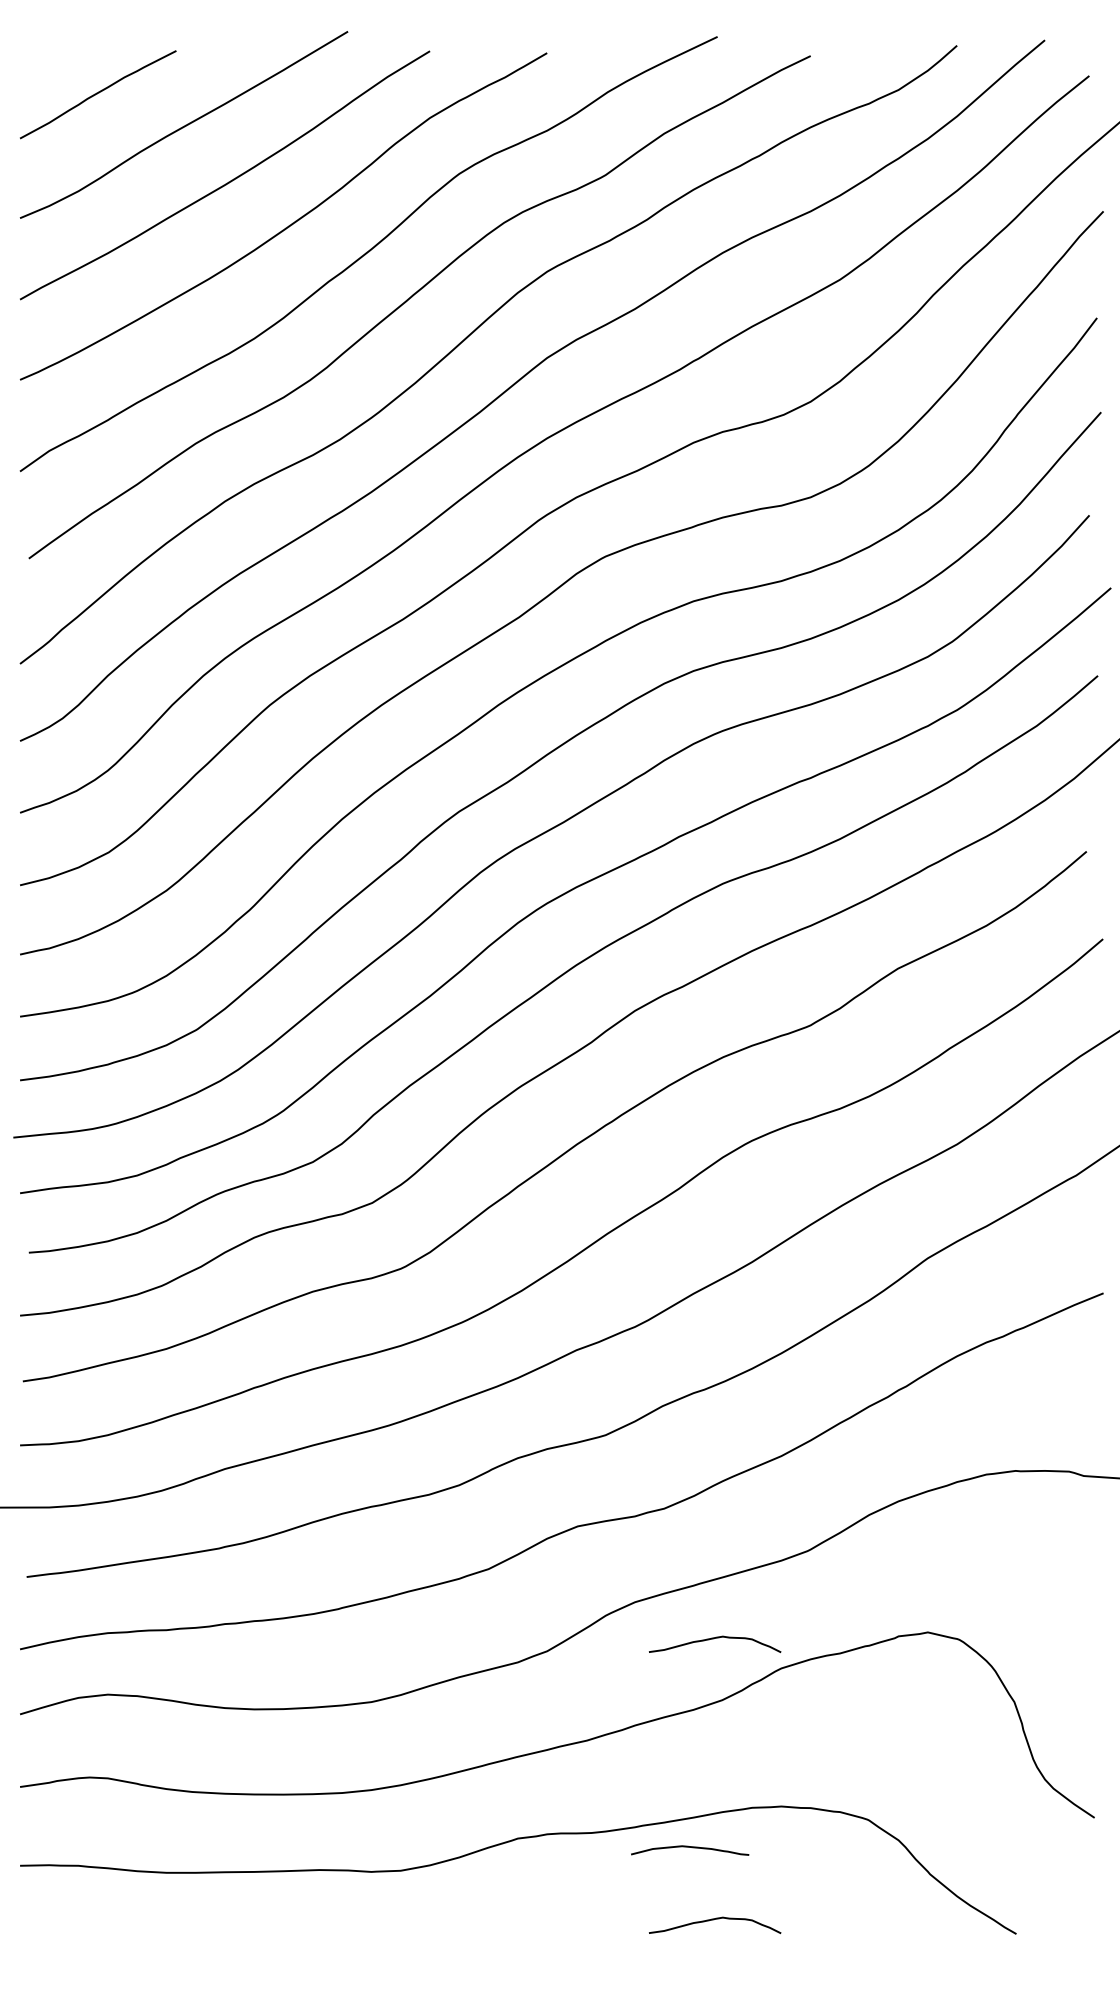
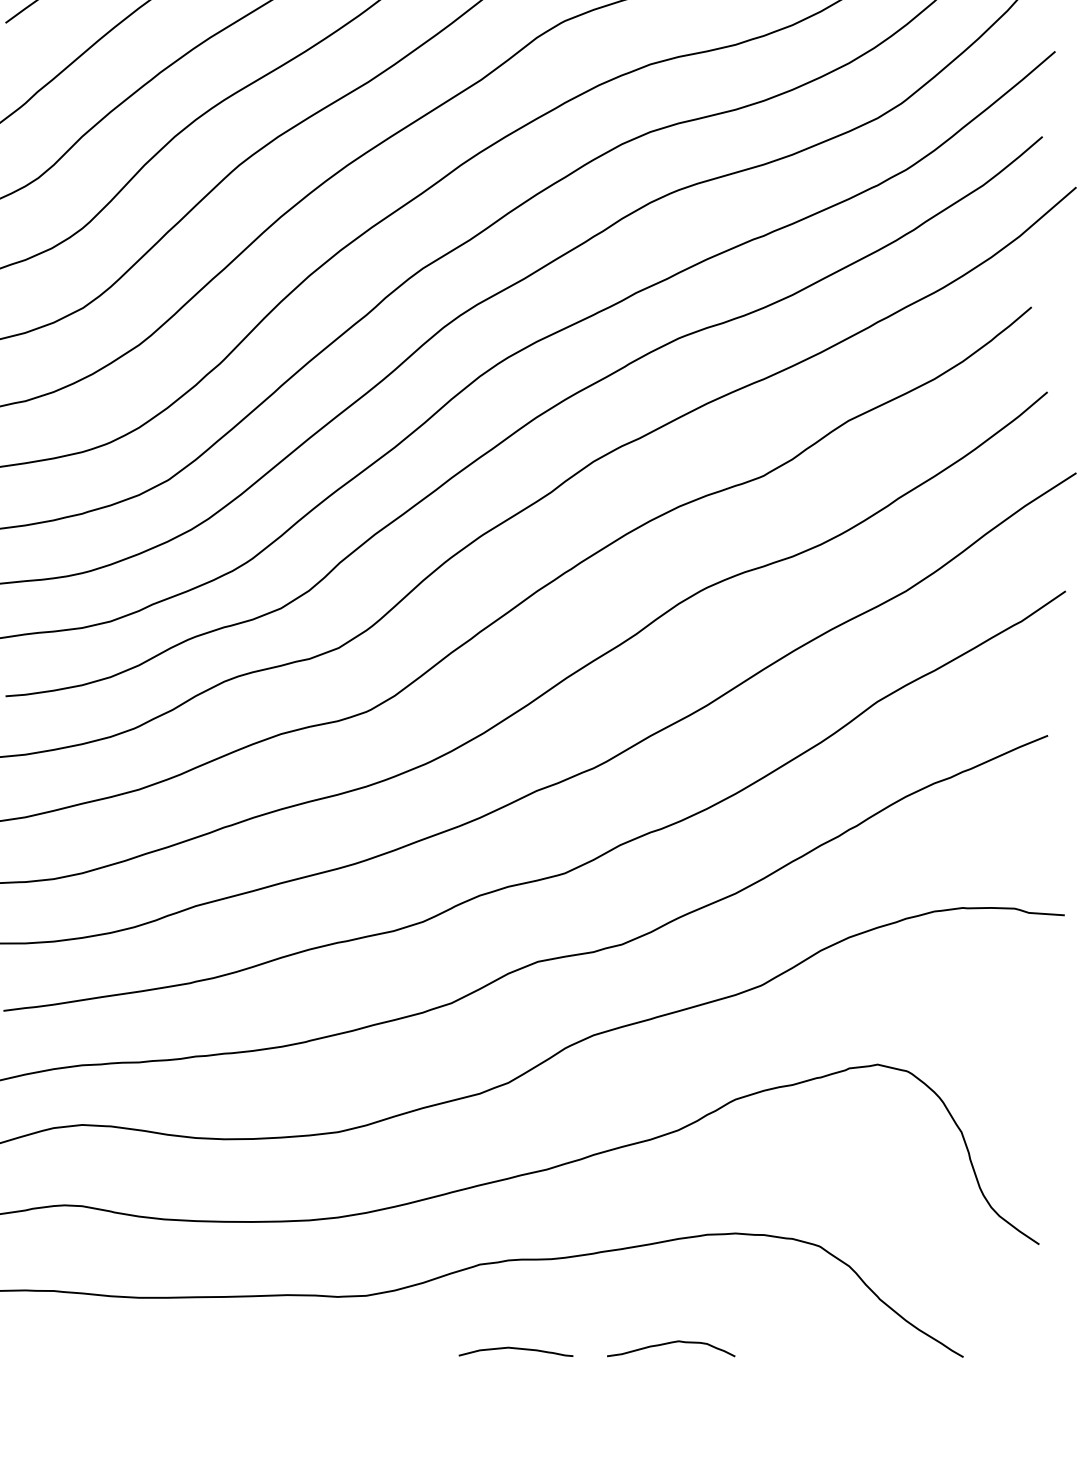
curve: (713, 1639) -> (669, 1071), removed
curve: (692, 1848) -> (518, 1349), moved

